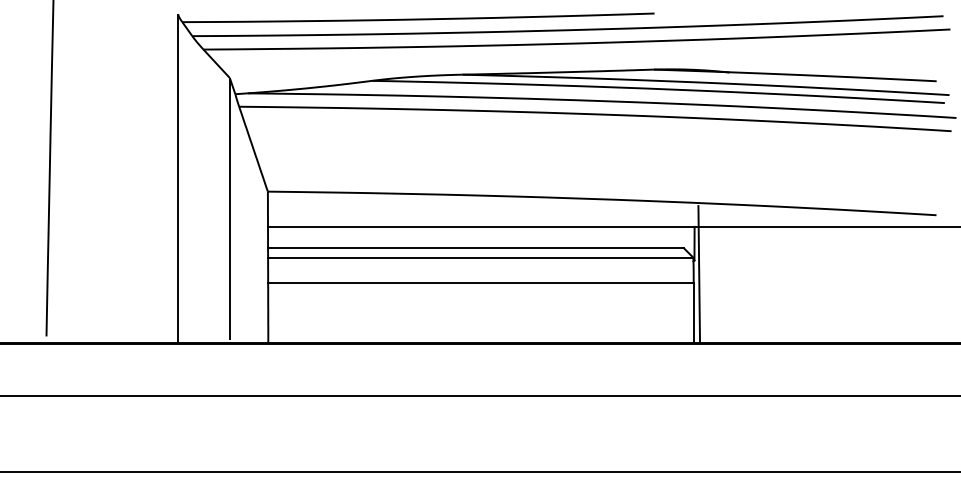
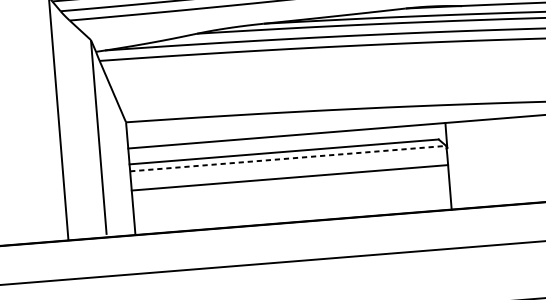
line: (480, 257) -> (288, 158), solid -> dashed
line: (699, 274) -> (451, 158), removed

